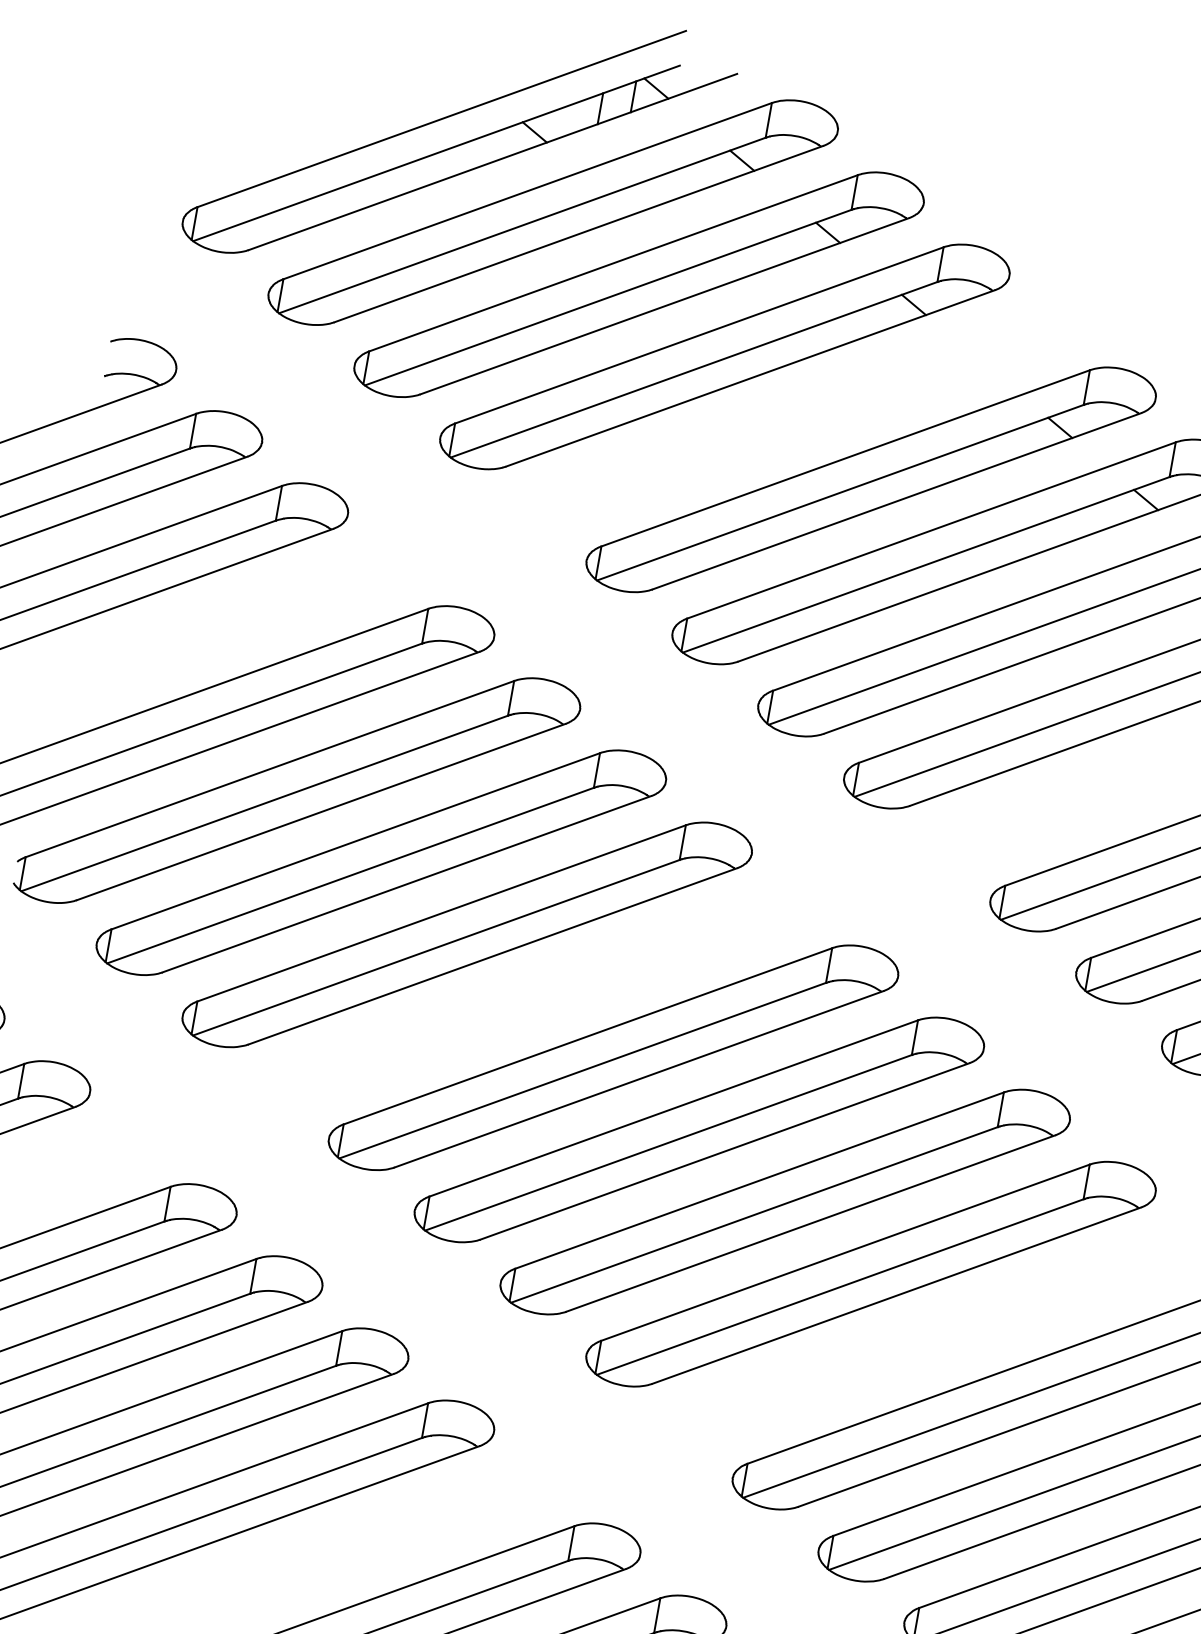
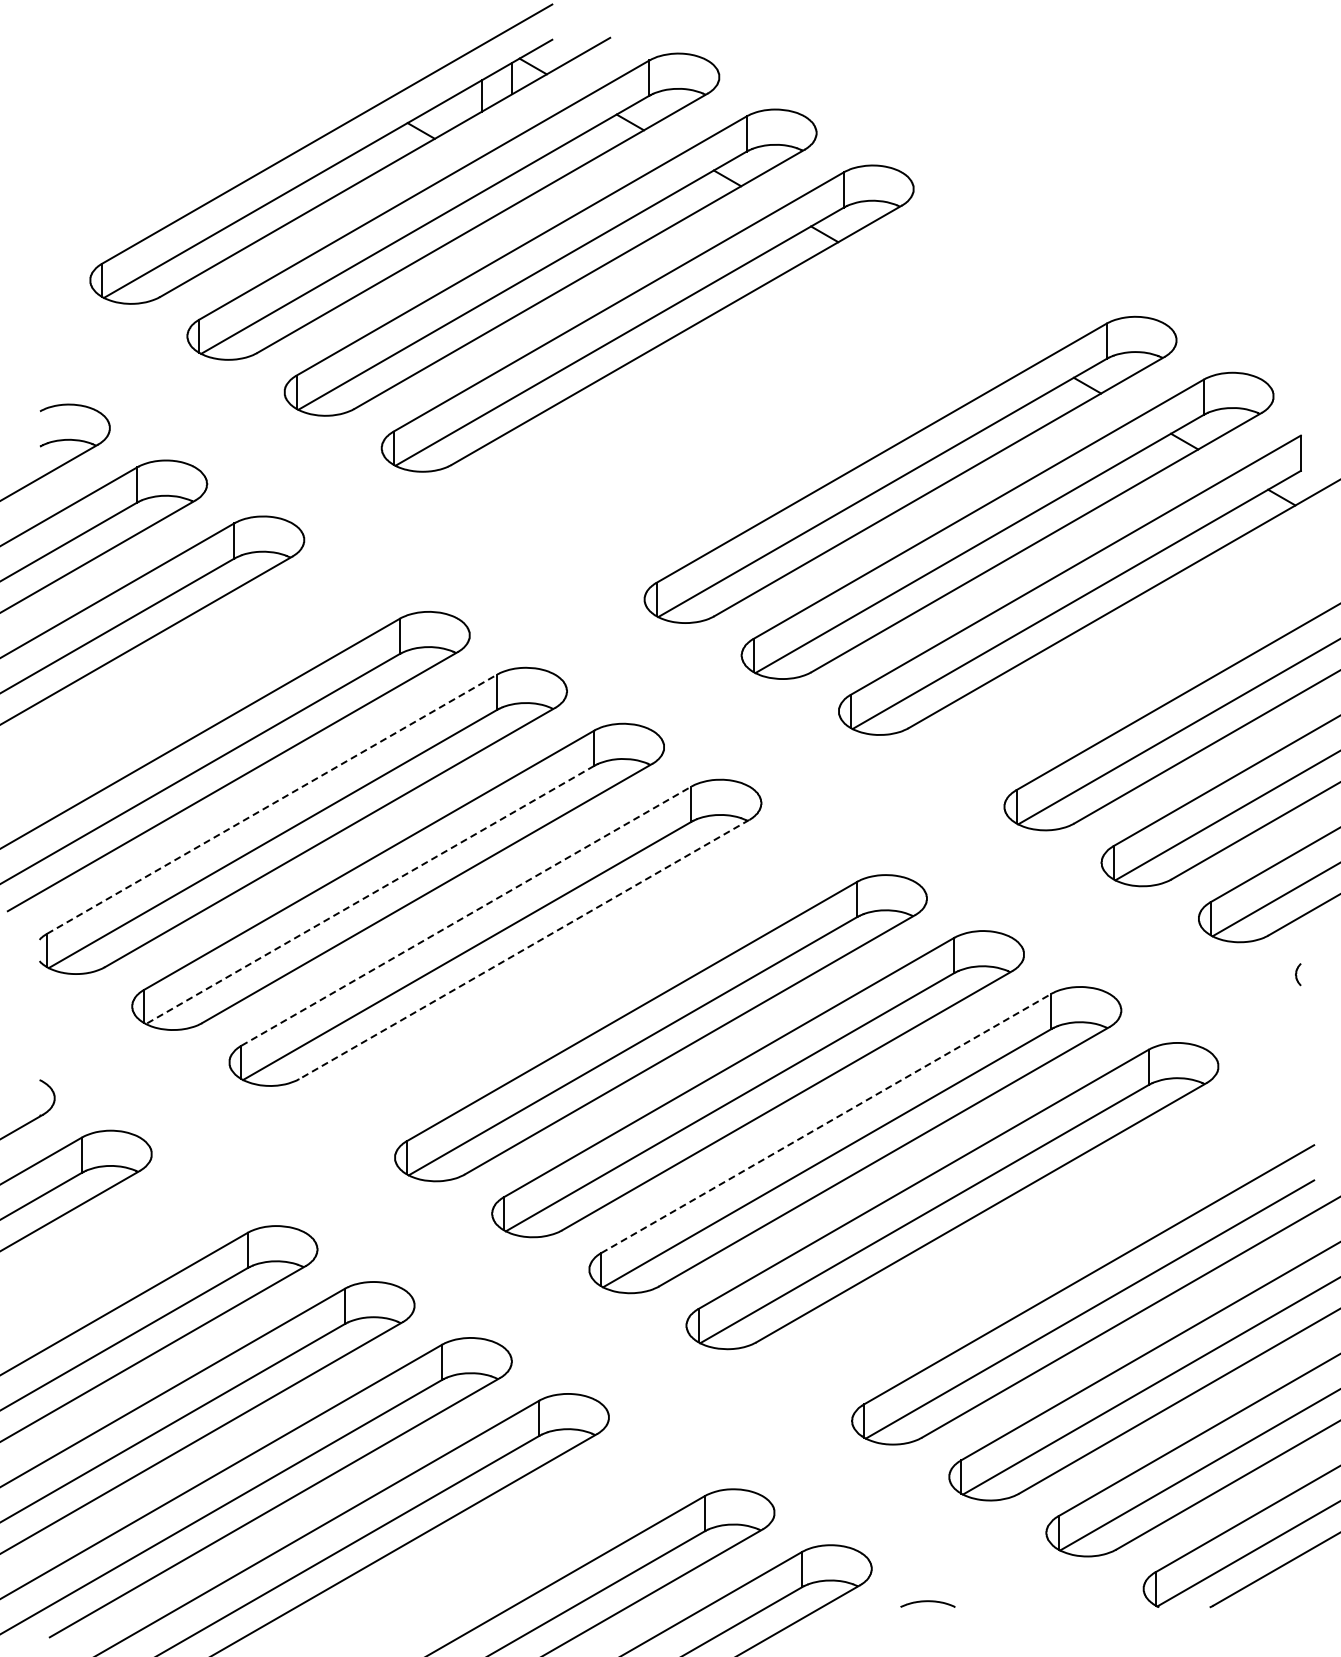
part: (870, 479) -> (812, 413), removed
line: (270, 769) -> (272, 804), solid -> dashed
line: (350, 875) -> (370, 894), solid -> dashed
line: (441, 913) -> (466, 916), solid -> dashed
line: (492, 956) -> (524, 949), solid -> dashed
line: (759, 1180) -> (826, 1123), solid -> dashed

